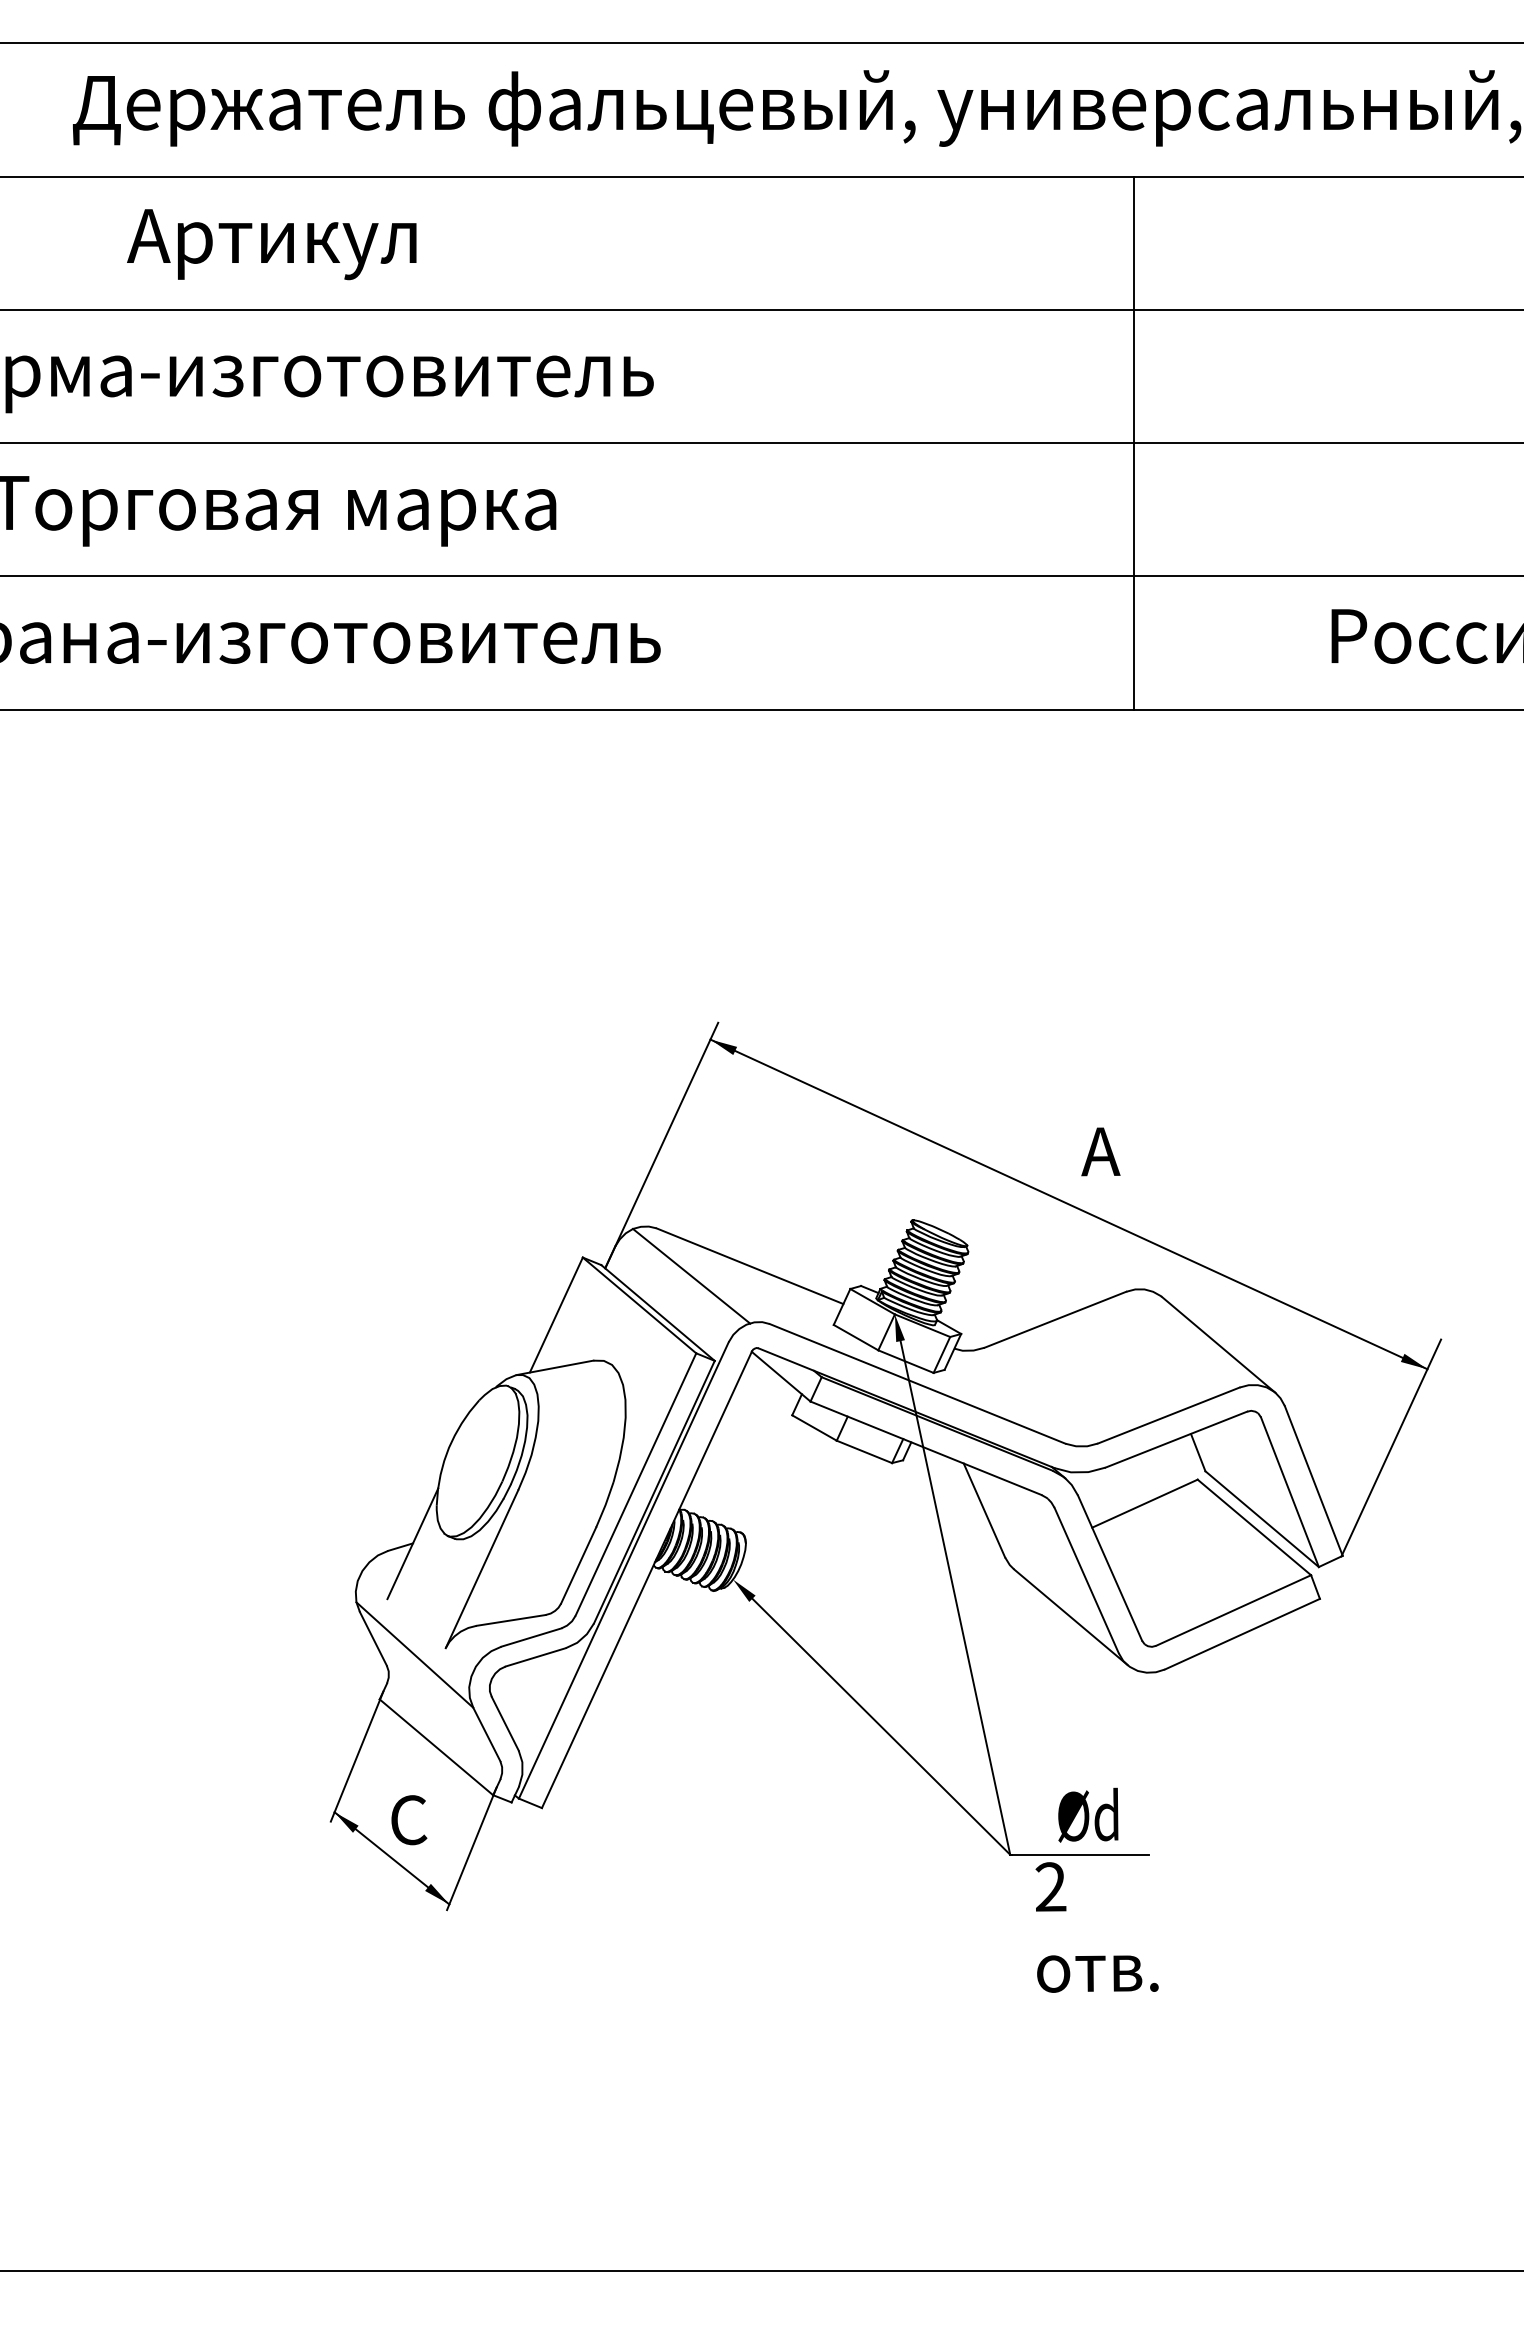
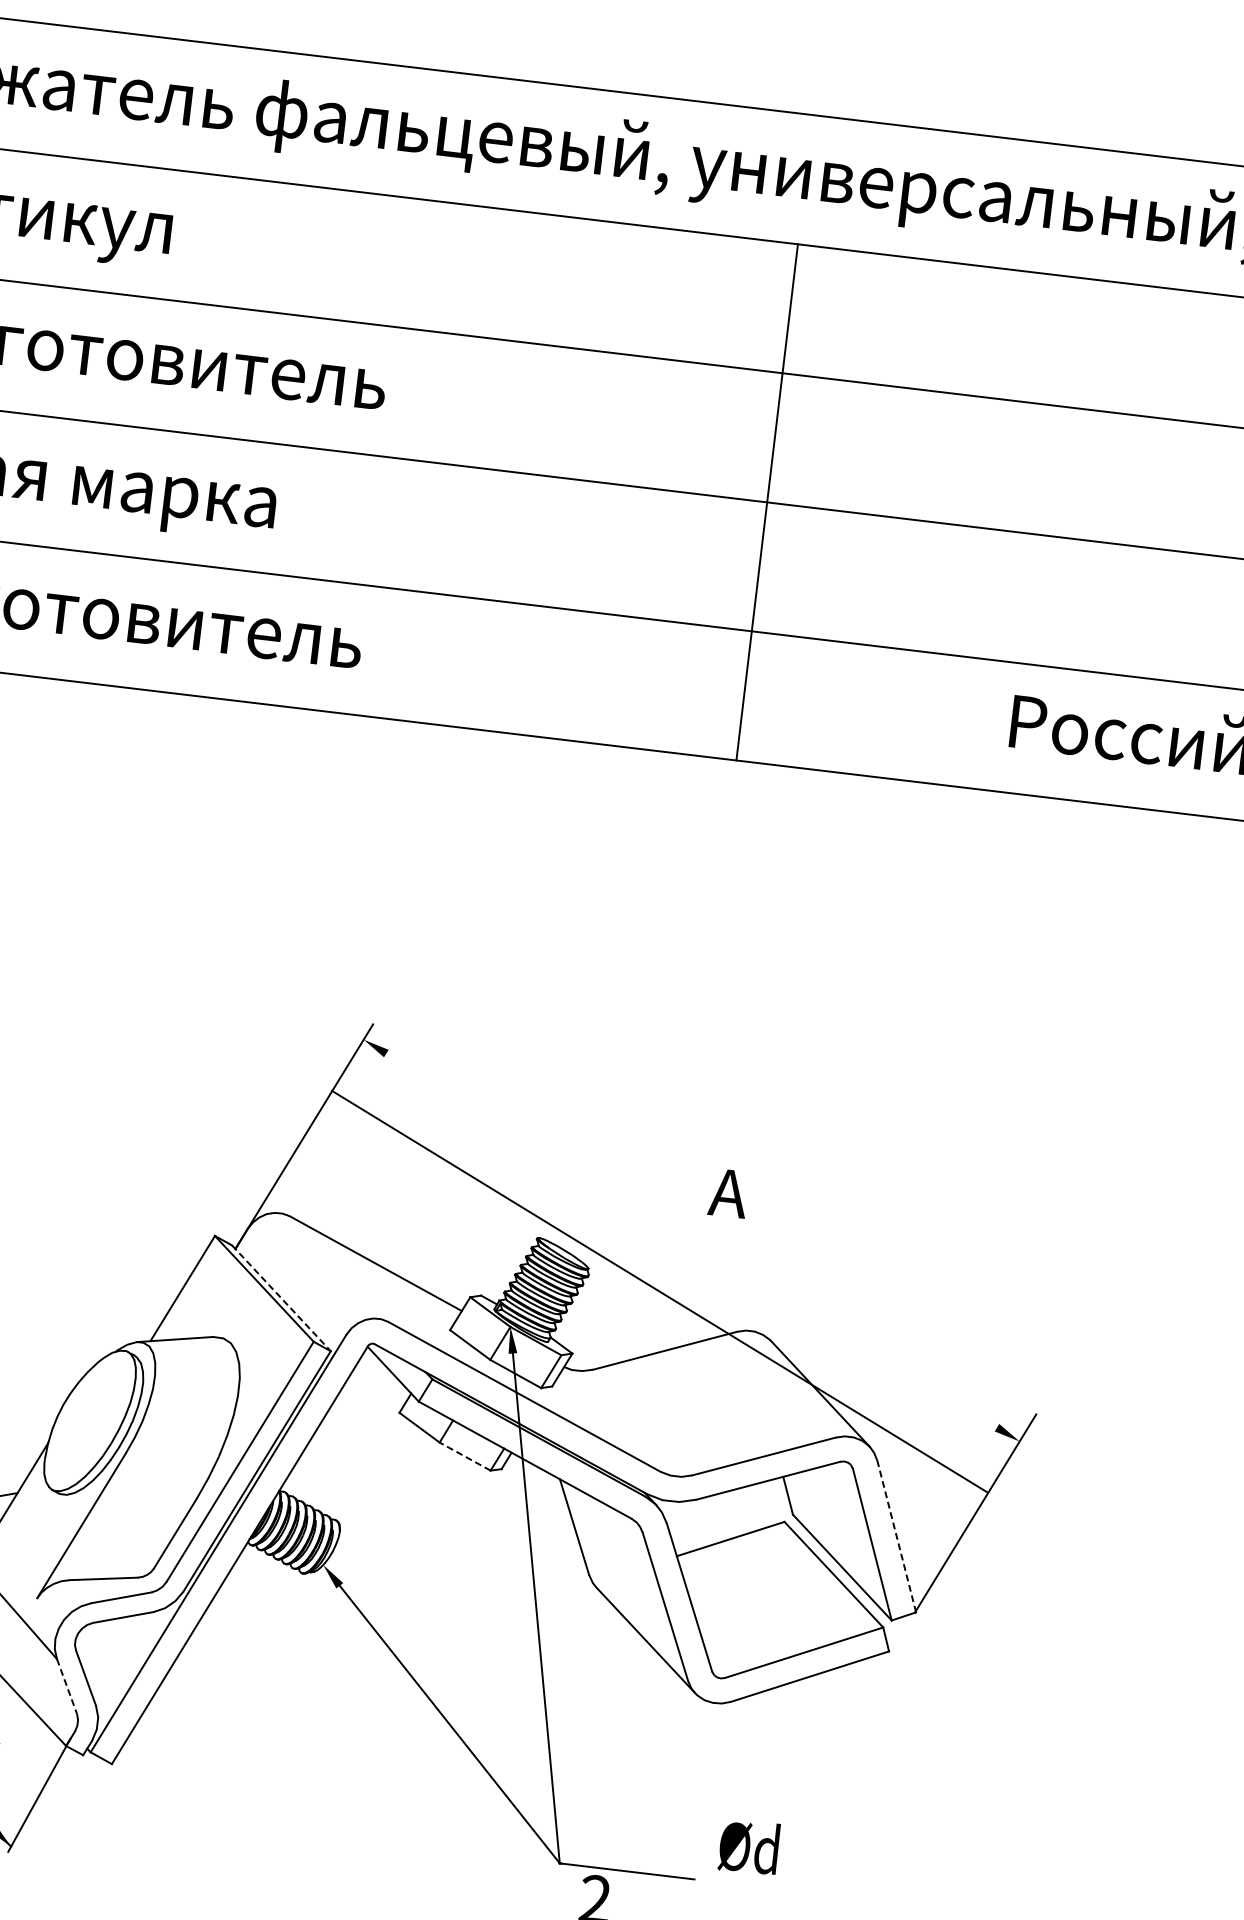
line: (1134, 442) -> (767, 501), moved
line: (1068, 1204) -> (659, 1291), moved
line: (691, 1275) -> (318, 1265), removed
line: (658, 1313) -> (281, 1298), solid -> dashed
line: (864, 1451) -> (465, 1456), solid -> dashed
line: (1313, 1480) -> (896, 1536), solid -> dashed
line: (487, 1735) -> (67, 1687), solid -> dashed
text: (1088, 1814) -> (749, 1846), moved

